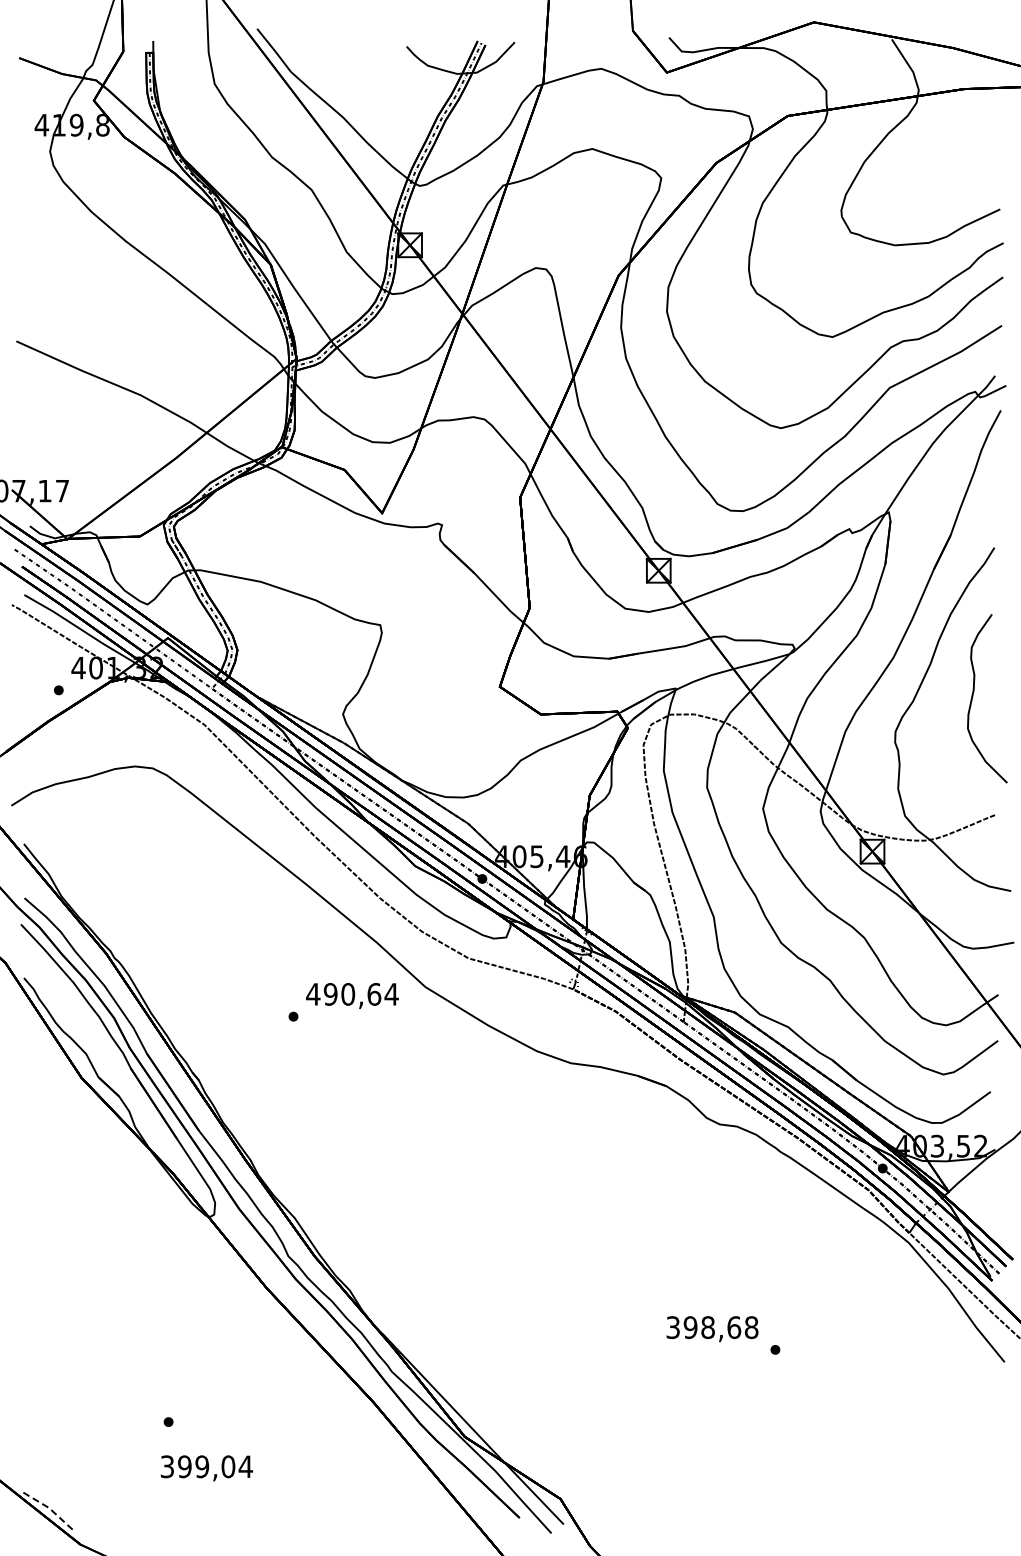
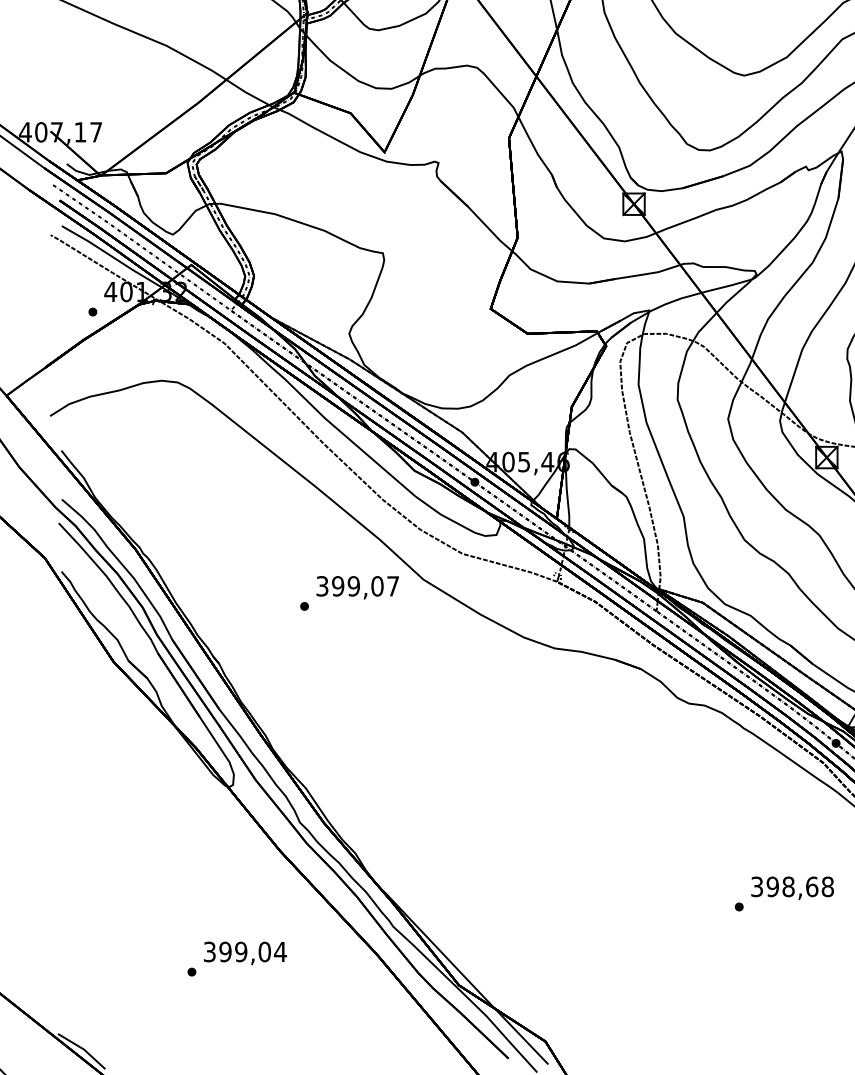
text: (352, 994) -> (357, 586), 490,64 -> 399,07
text: (712, 1329) -> (792, 888), moved
text: (206, 1468) -> (245, 953), moved
line: (48, 1507) -> (83, 1049), dashed -> solid

